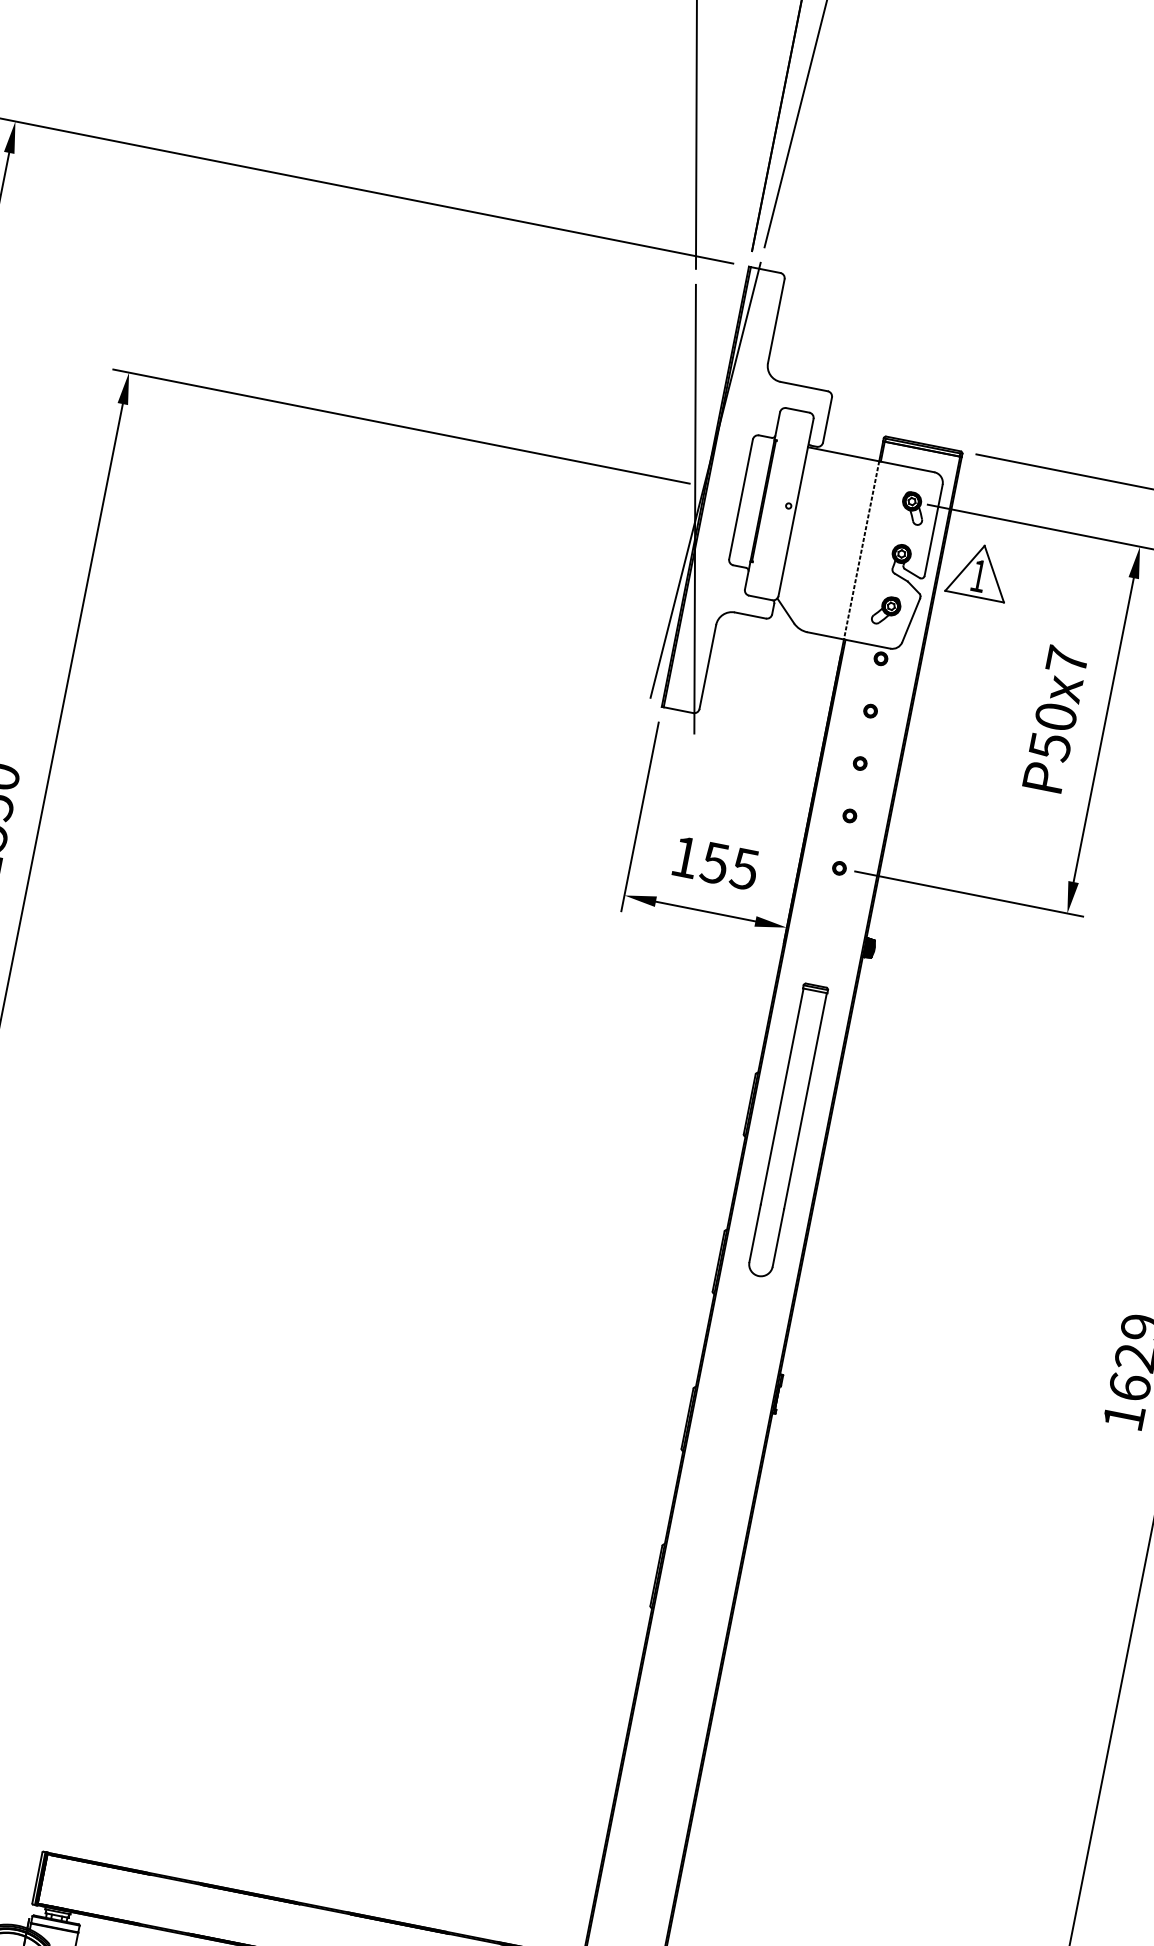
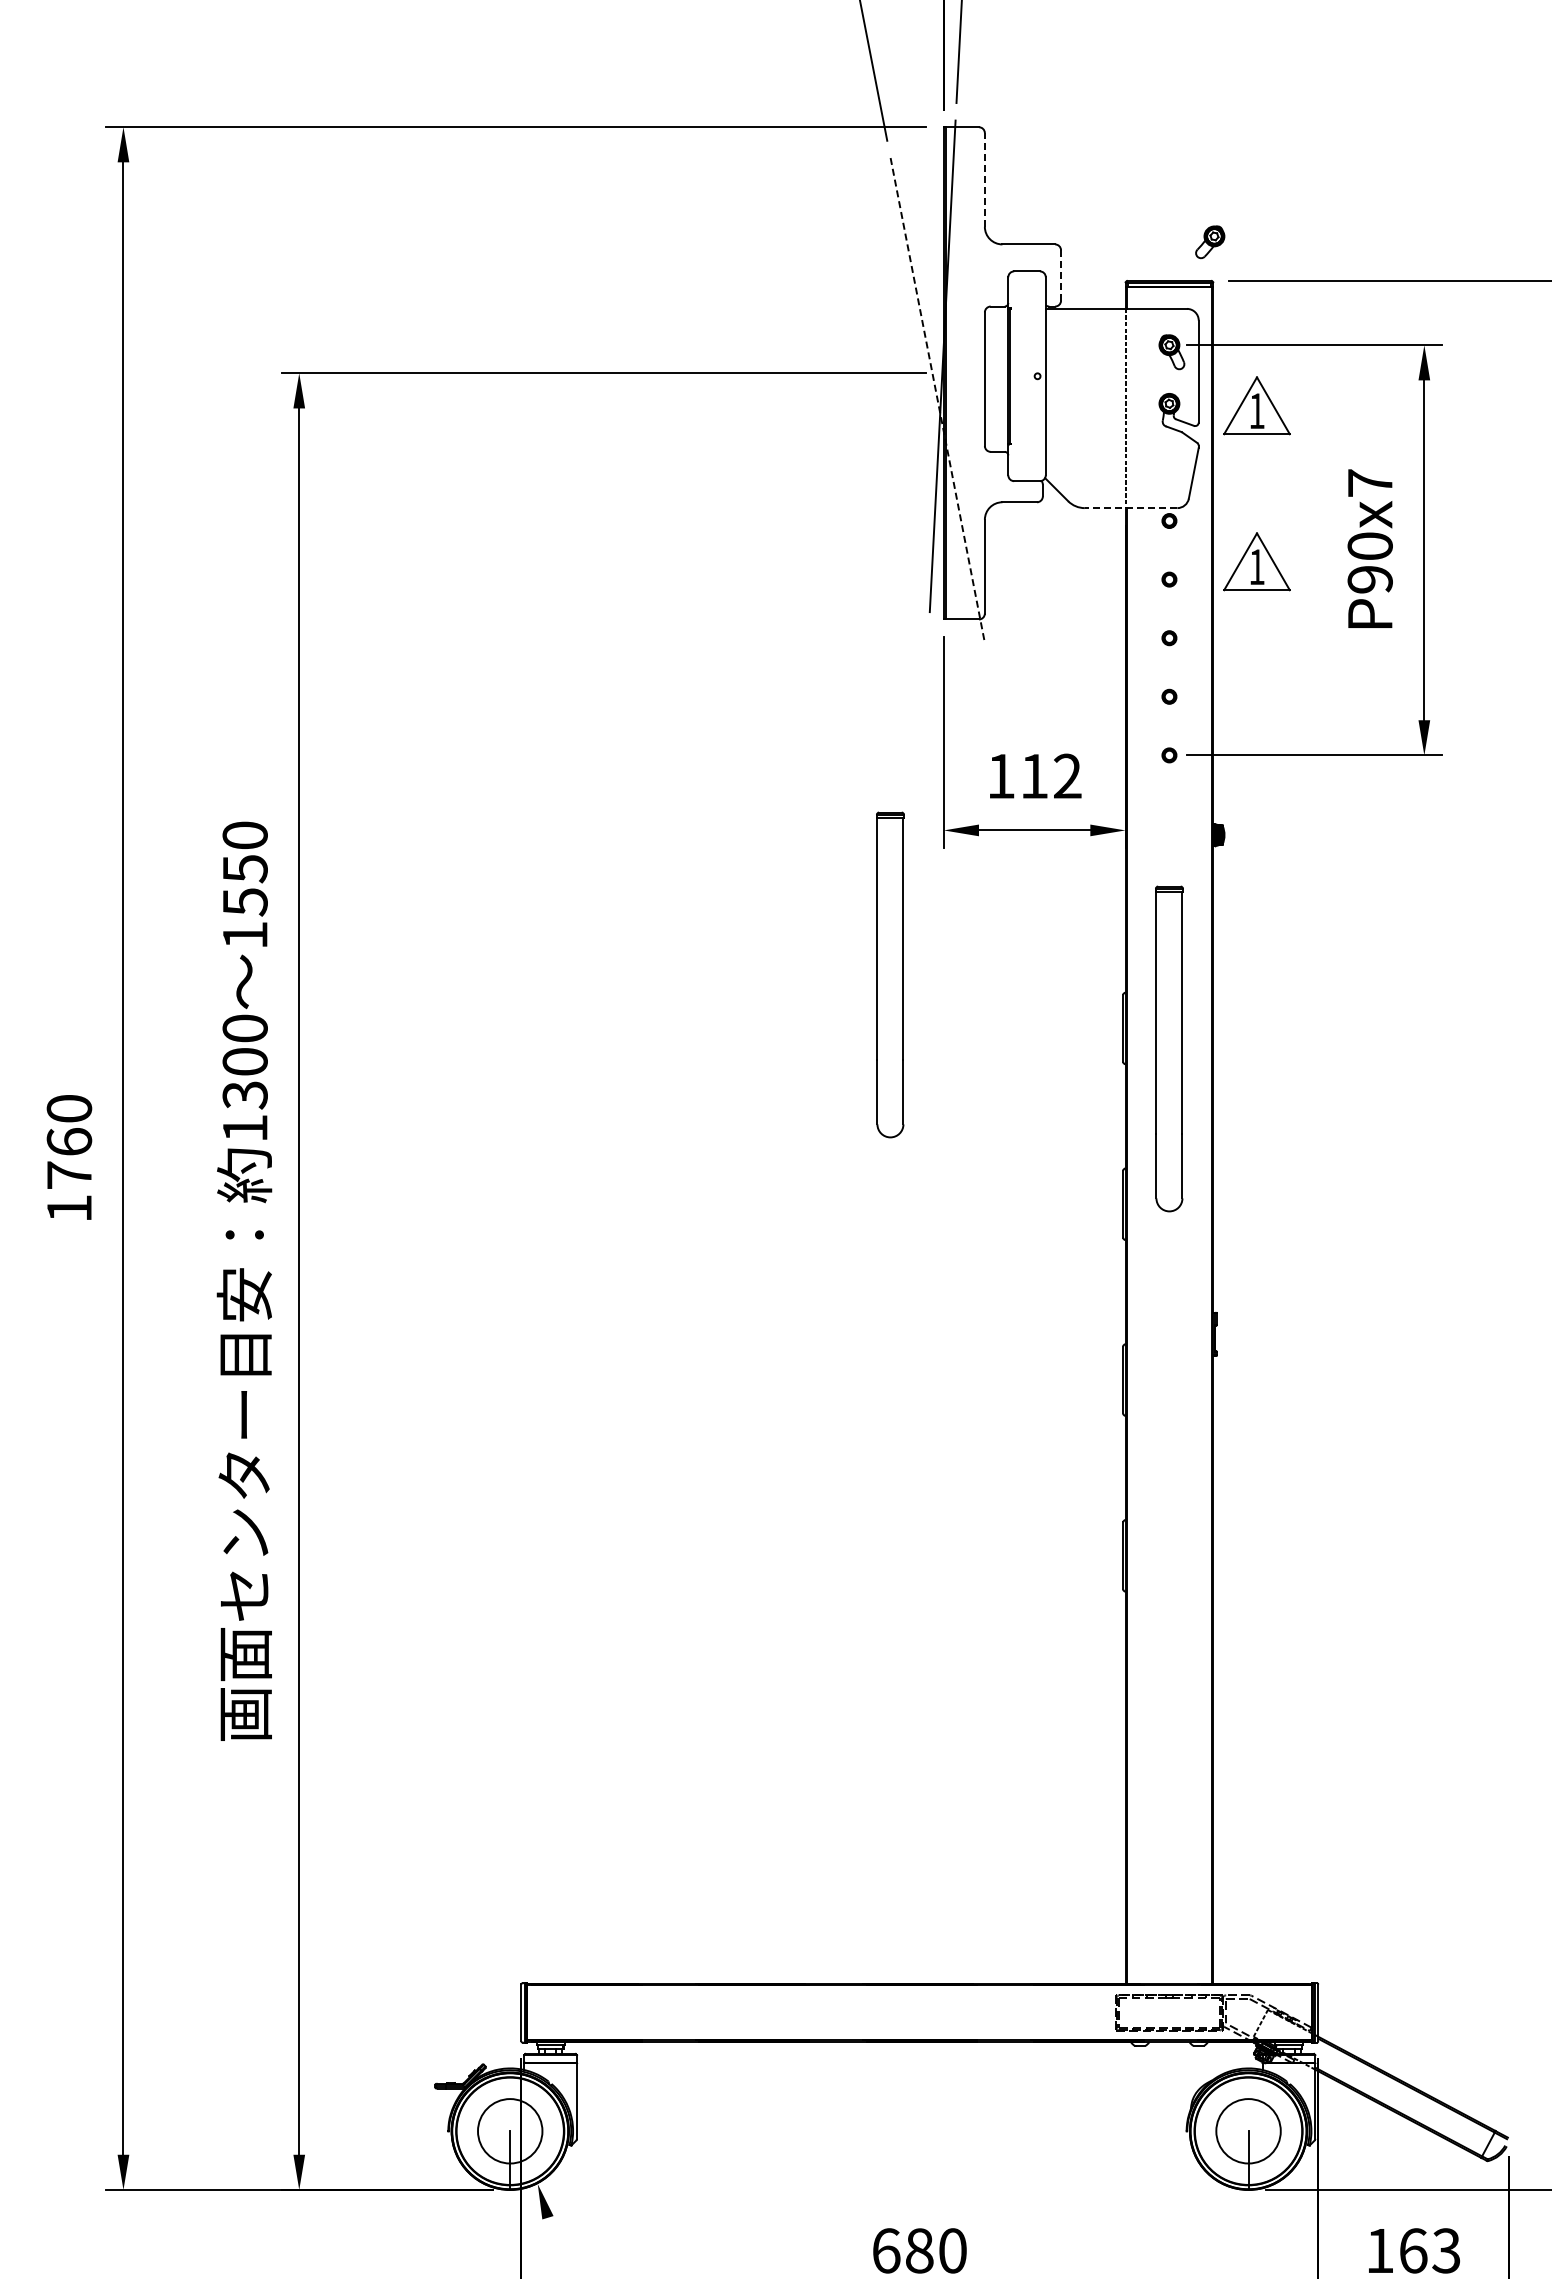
line: (776, 320) -> (984, 179), solid -> dashed
line: (827, 420) -> (1061, 275), solid -> dashed
line: (694, 509) -> (937, 400), solid -> dashed
part: (886, 611) -> (1210, 242), moved
line: (848, 640) -> (1130, 508), solid -> dashed
part: (951, 710) -> (1256, 561), added
text: (1049, 747) -> (1369, 580), P50x7 -> P90x7
text: (729, 866) -> (1050, 776), 155 -> 112
part: (551, 1014) -> (890, 974), added

